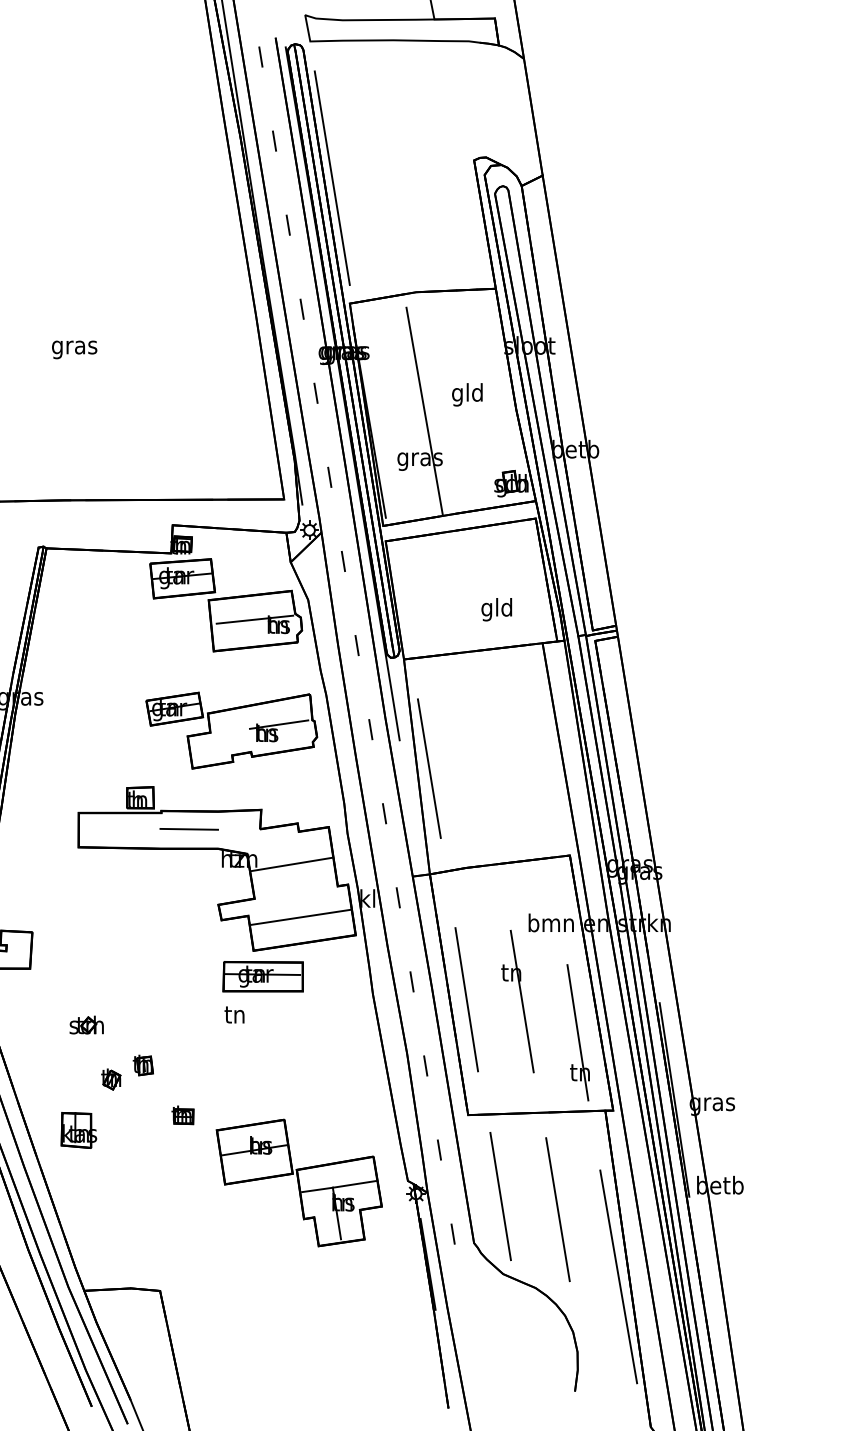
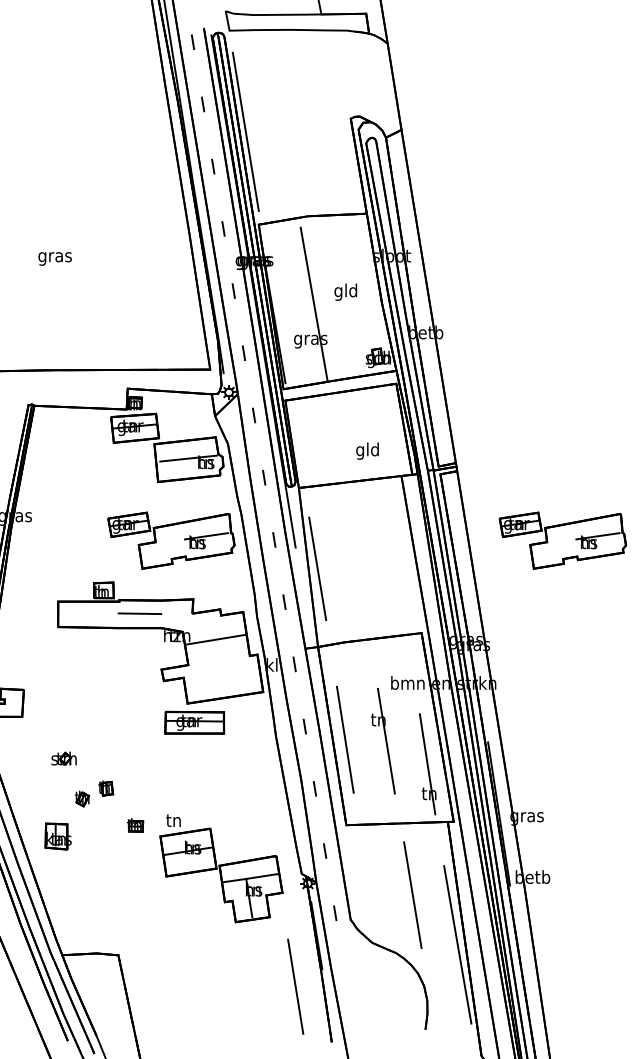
part: (760, 730) -> (562, 540), added
line: (300, 916) -> (222, 678), removed
text: (234, 1014) -> (173, 820), moved
line: (500, 1196) -> (295, 986), moved

